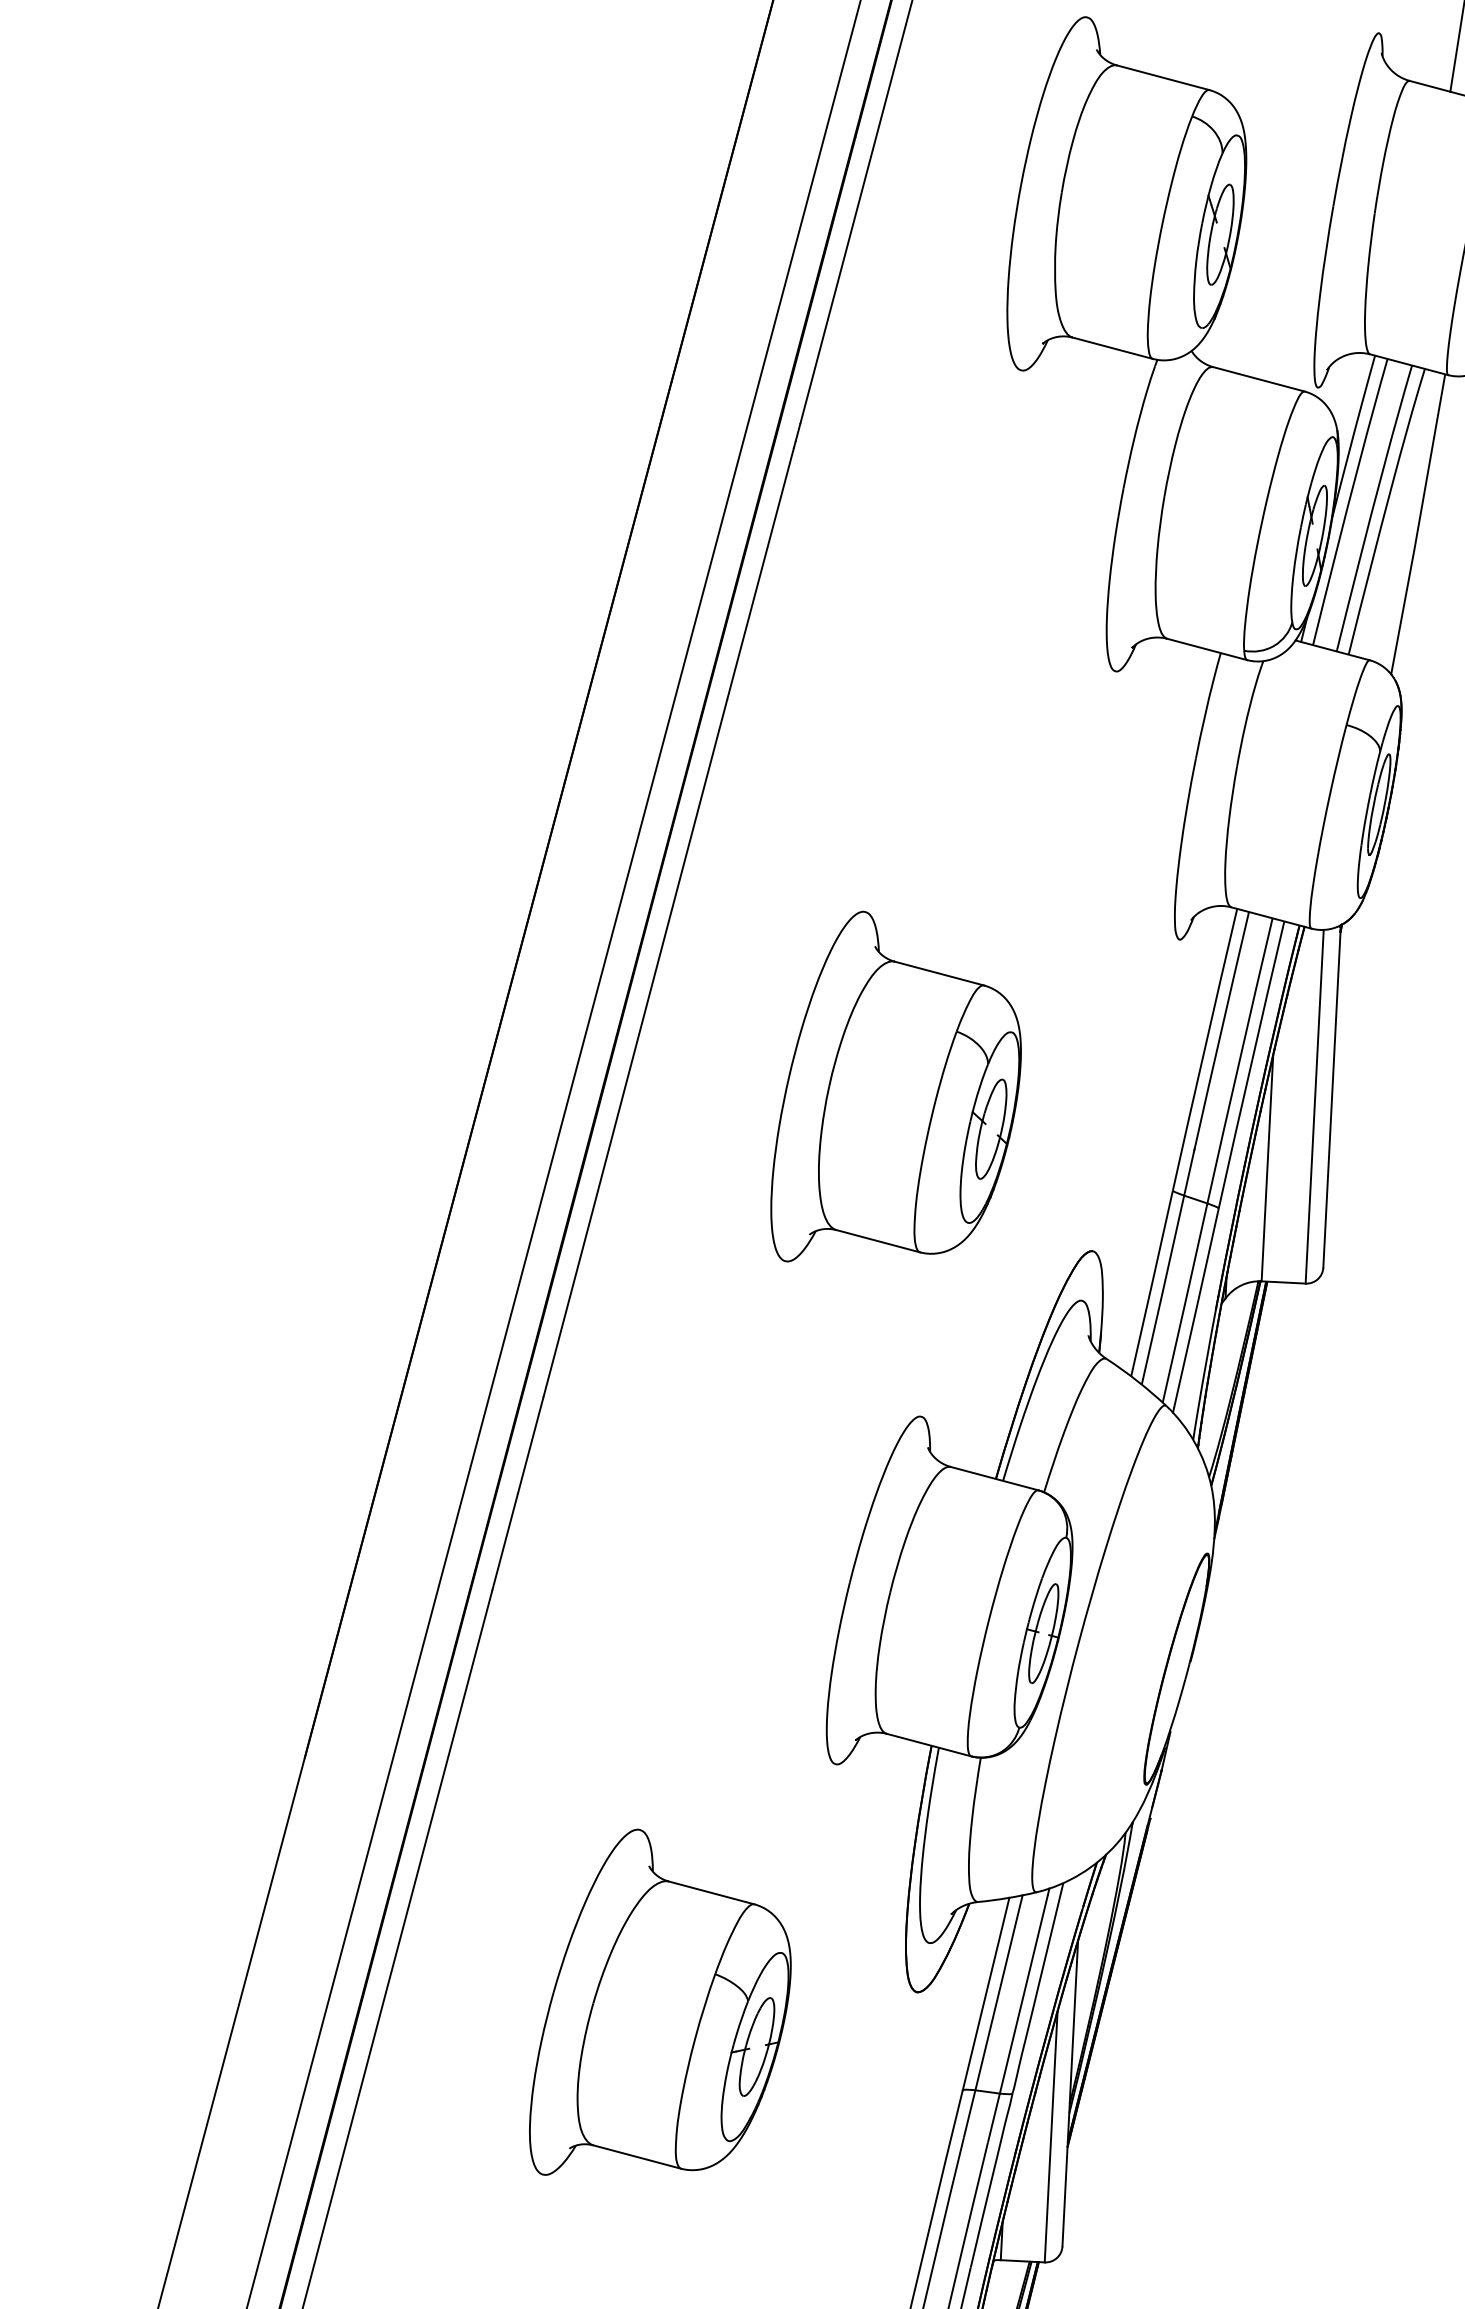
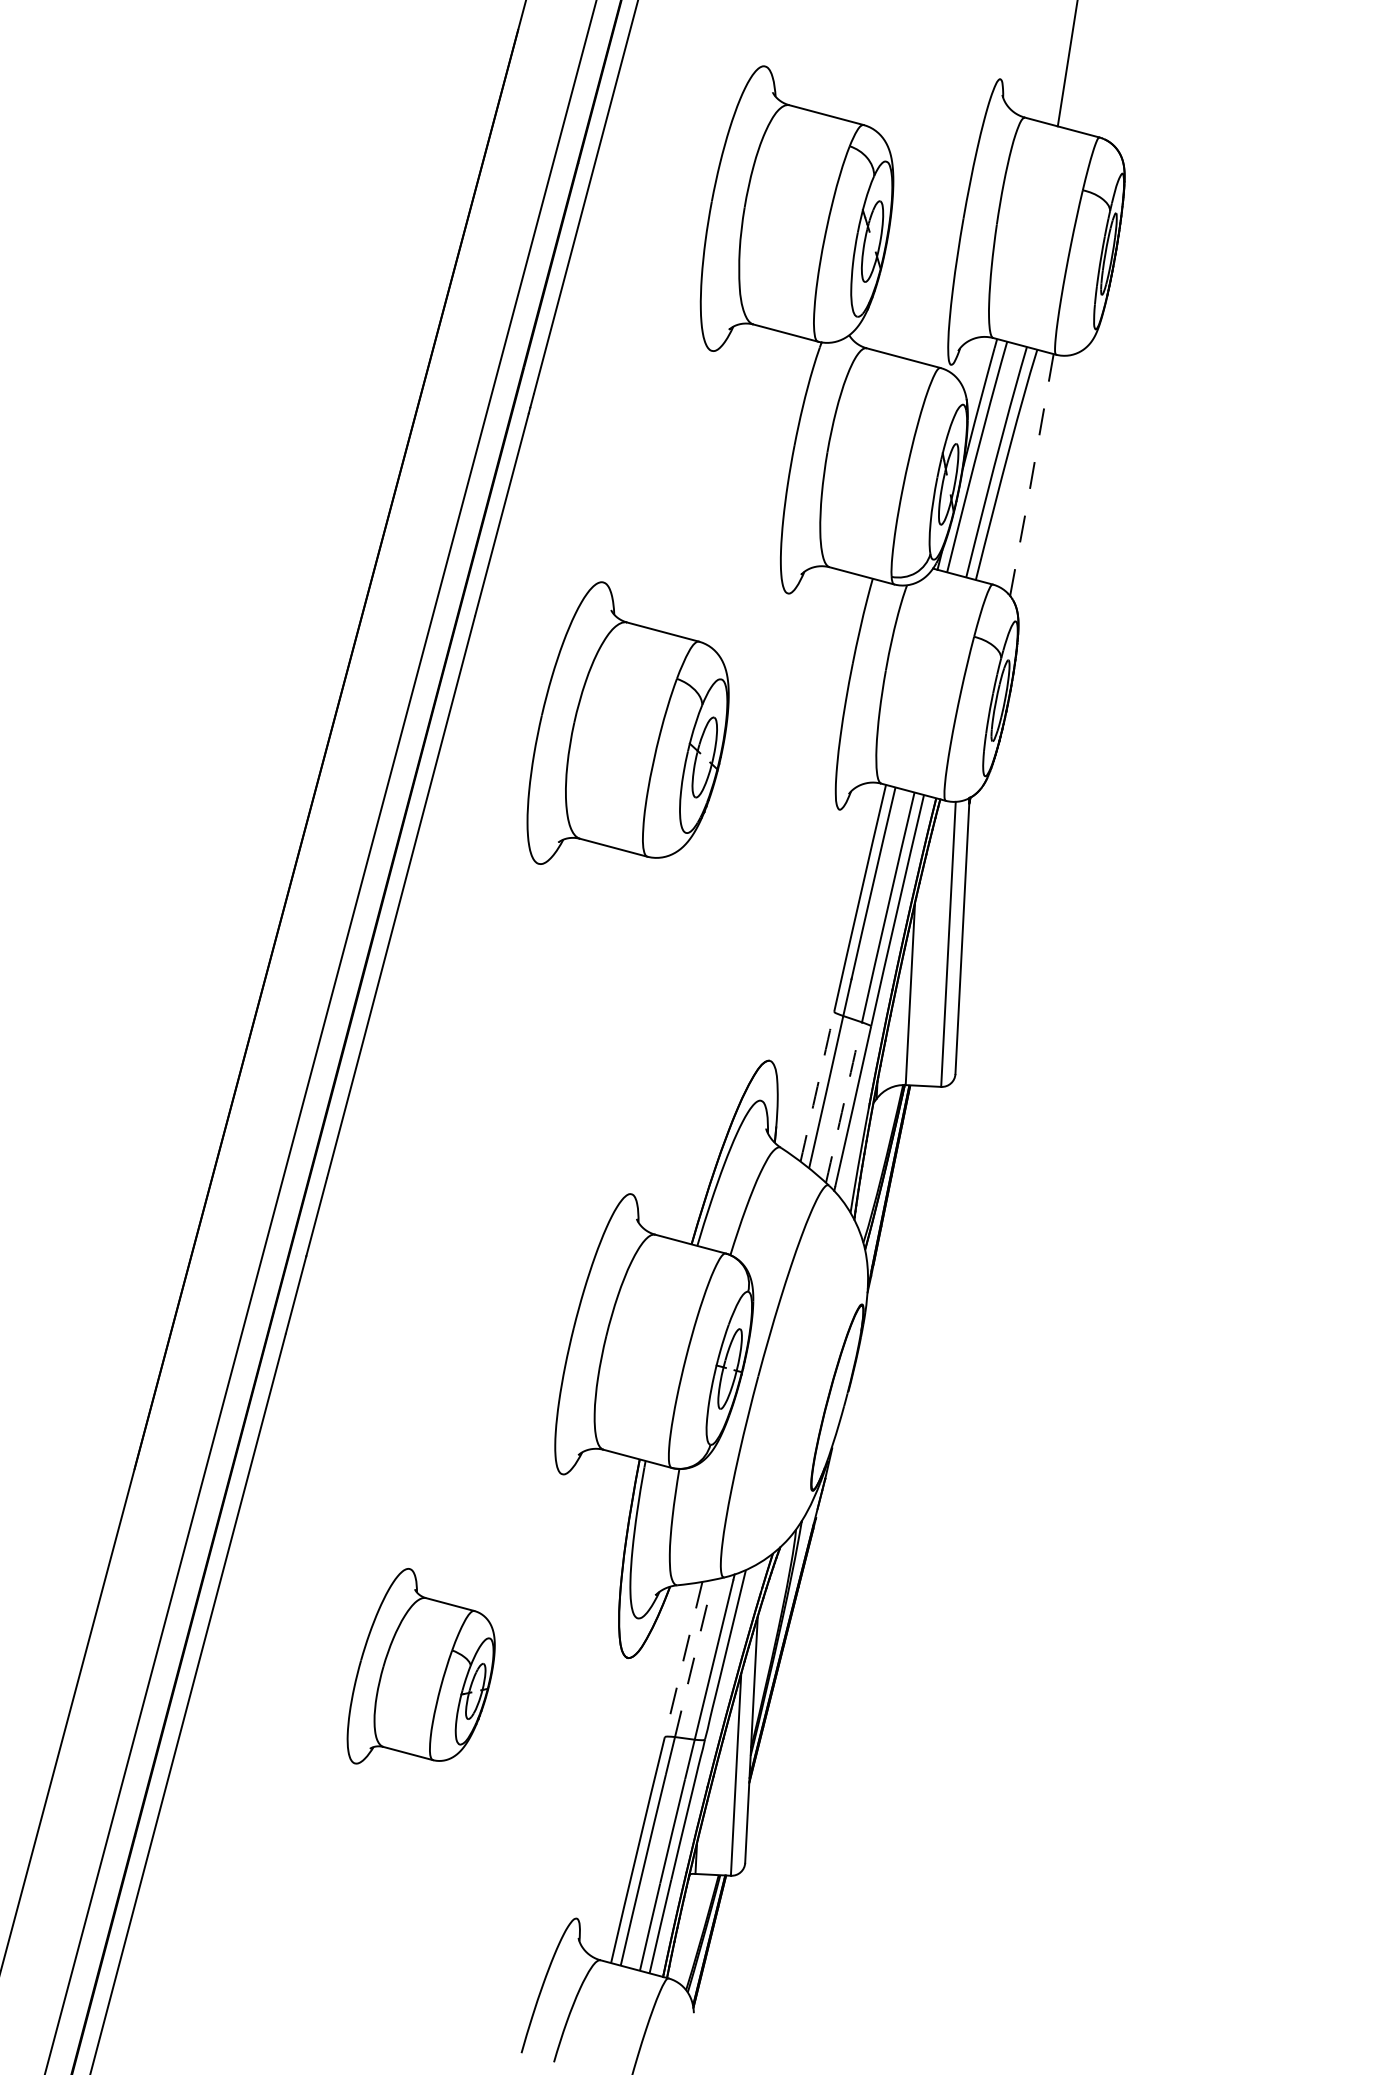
line: (1418, 524) -> (1032, 475), solid -> dashed
part: (895, 1085) -> (627, 722), moved
arc: (1152, 1283) -> (817, 1086), solid -> dashed
arc: (1185, 1302) -> (844, 1102), solid -> dashed
line: (999, 1992) -> (694, 1658), solid -> dashed
line: (985, 1994) -> (683, 1659), solid -> dashed
part: (660, 2002) -> (421, 1666), size x0.7

